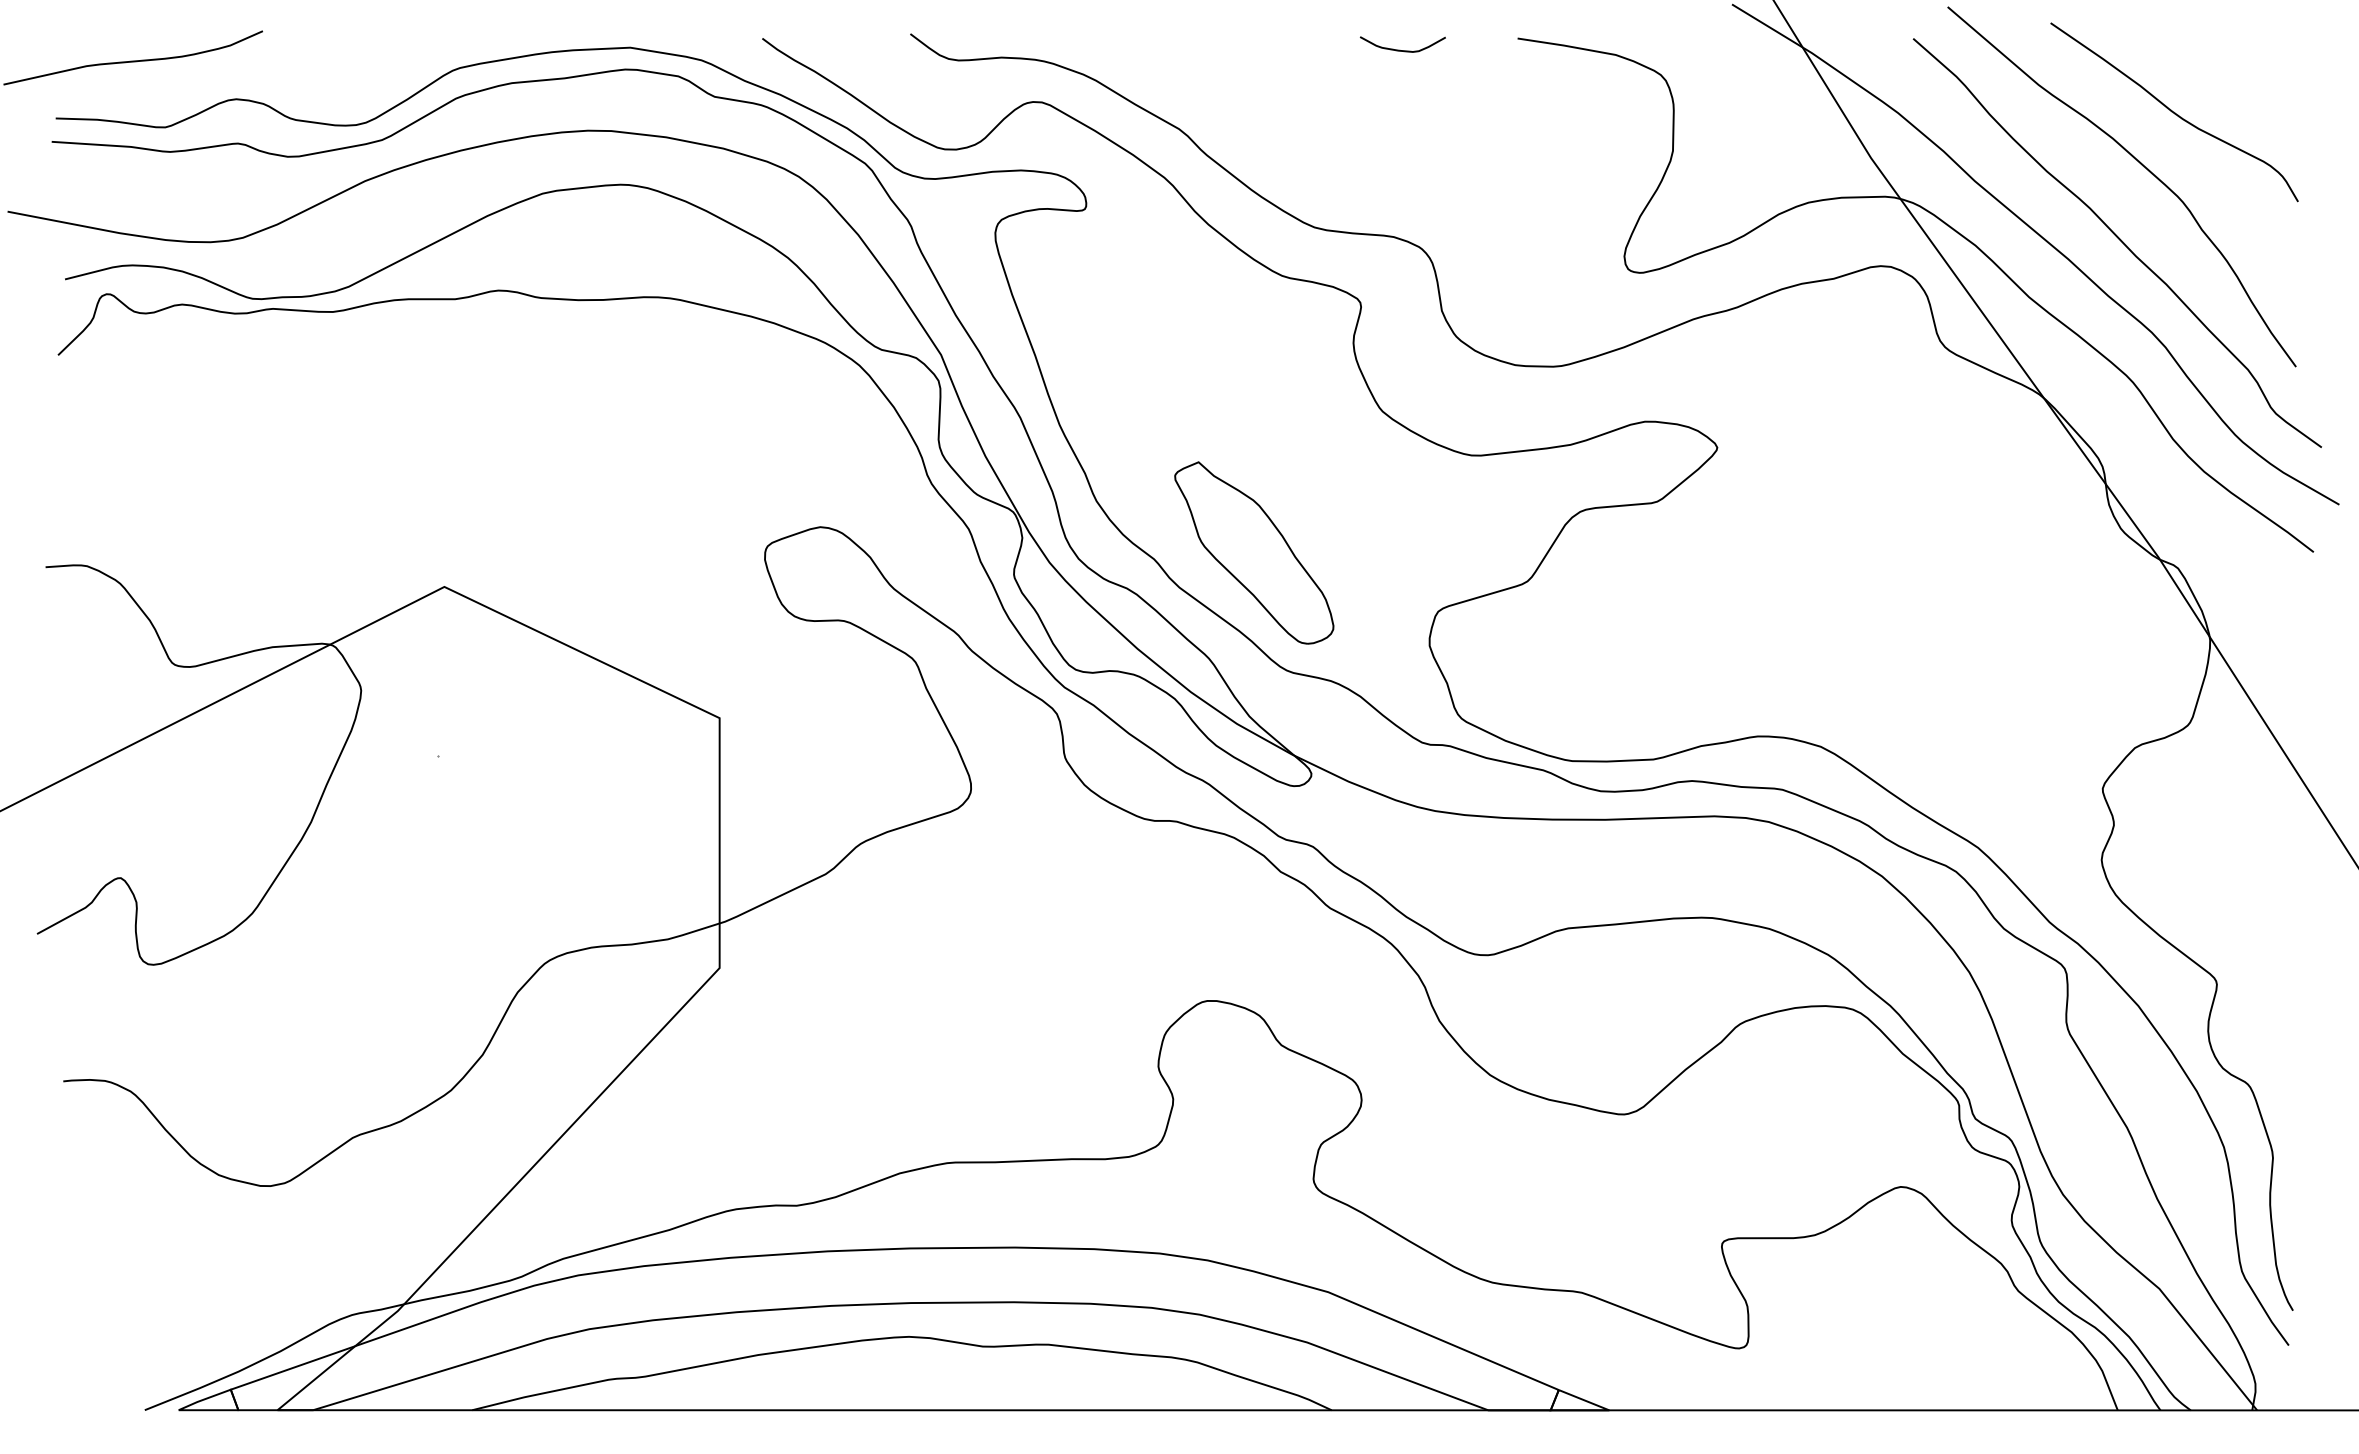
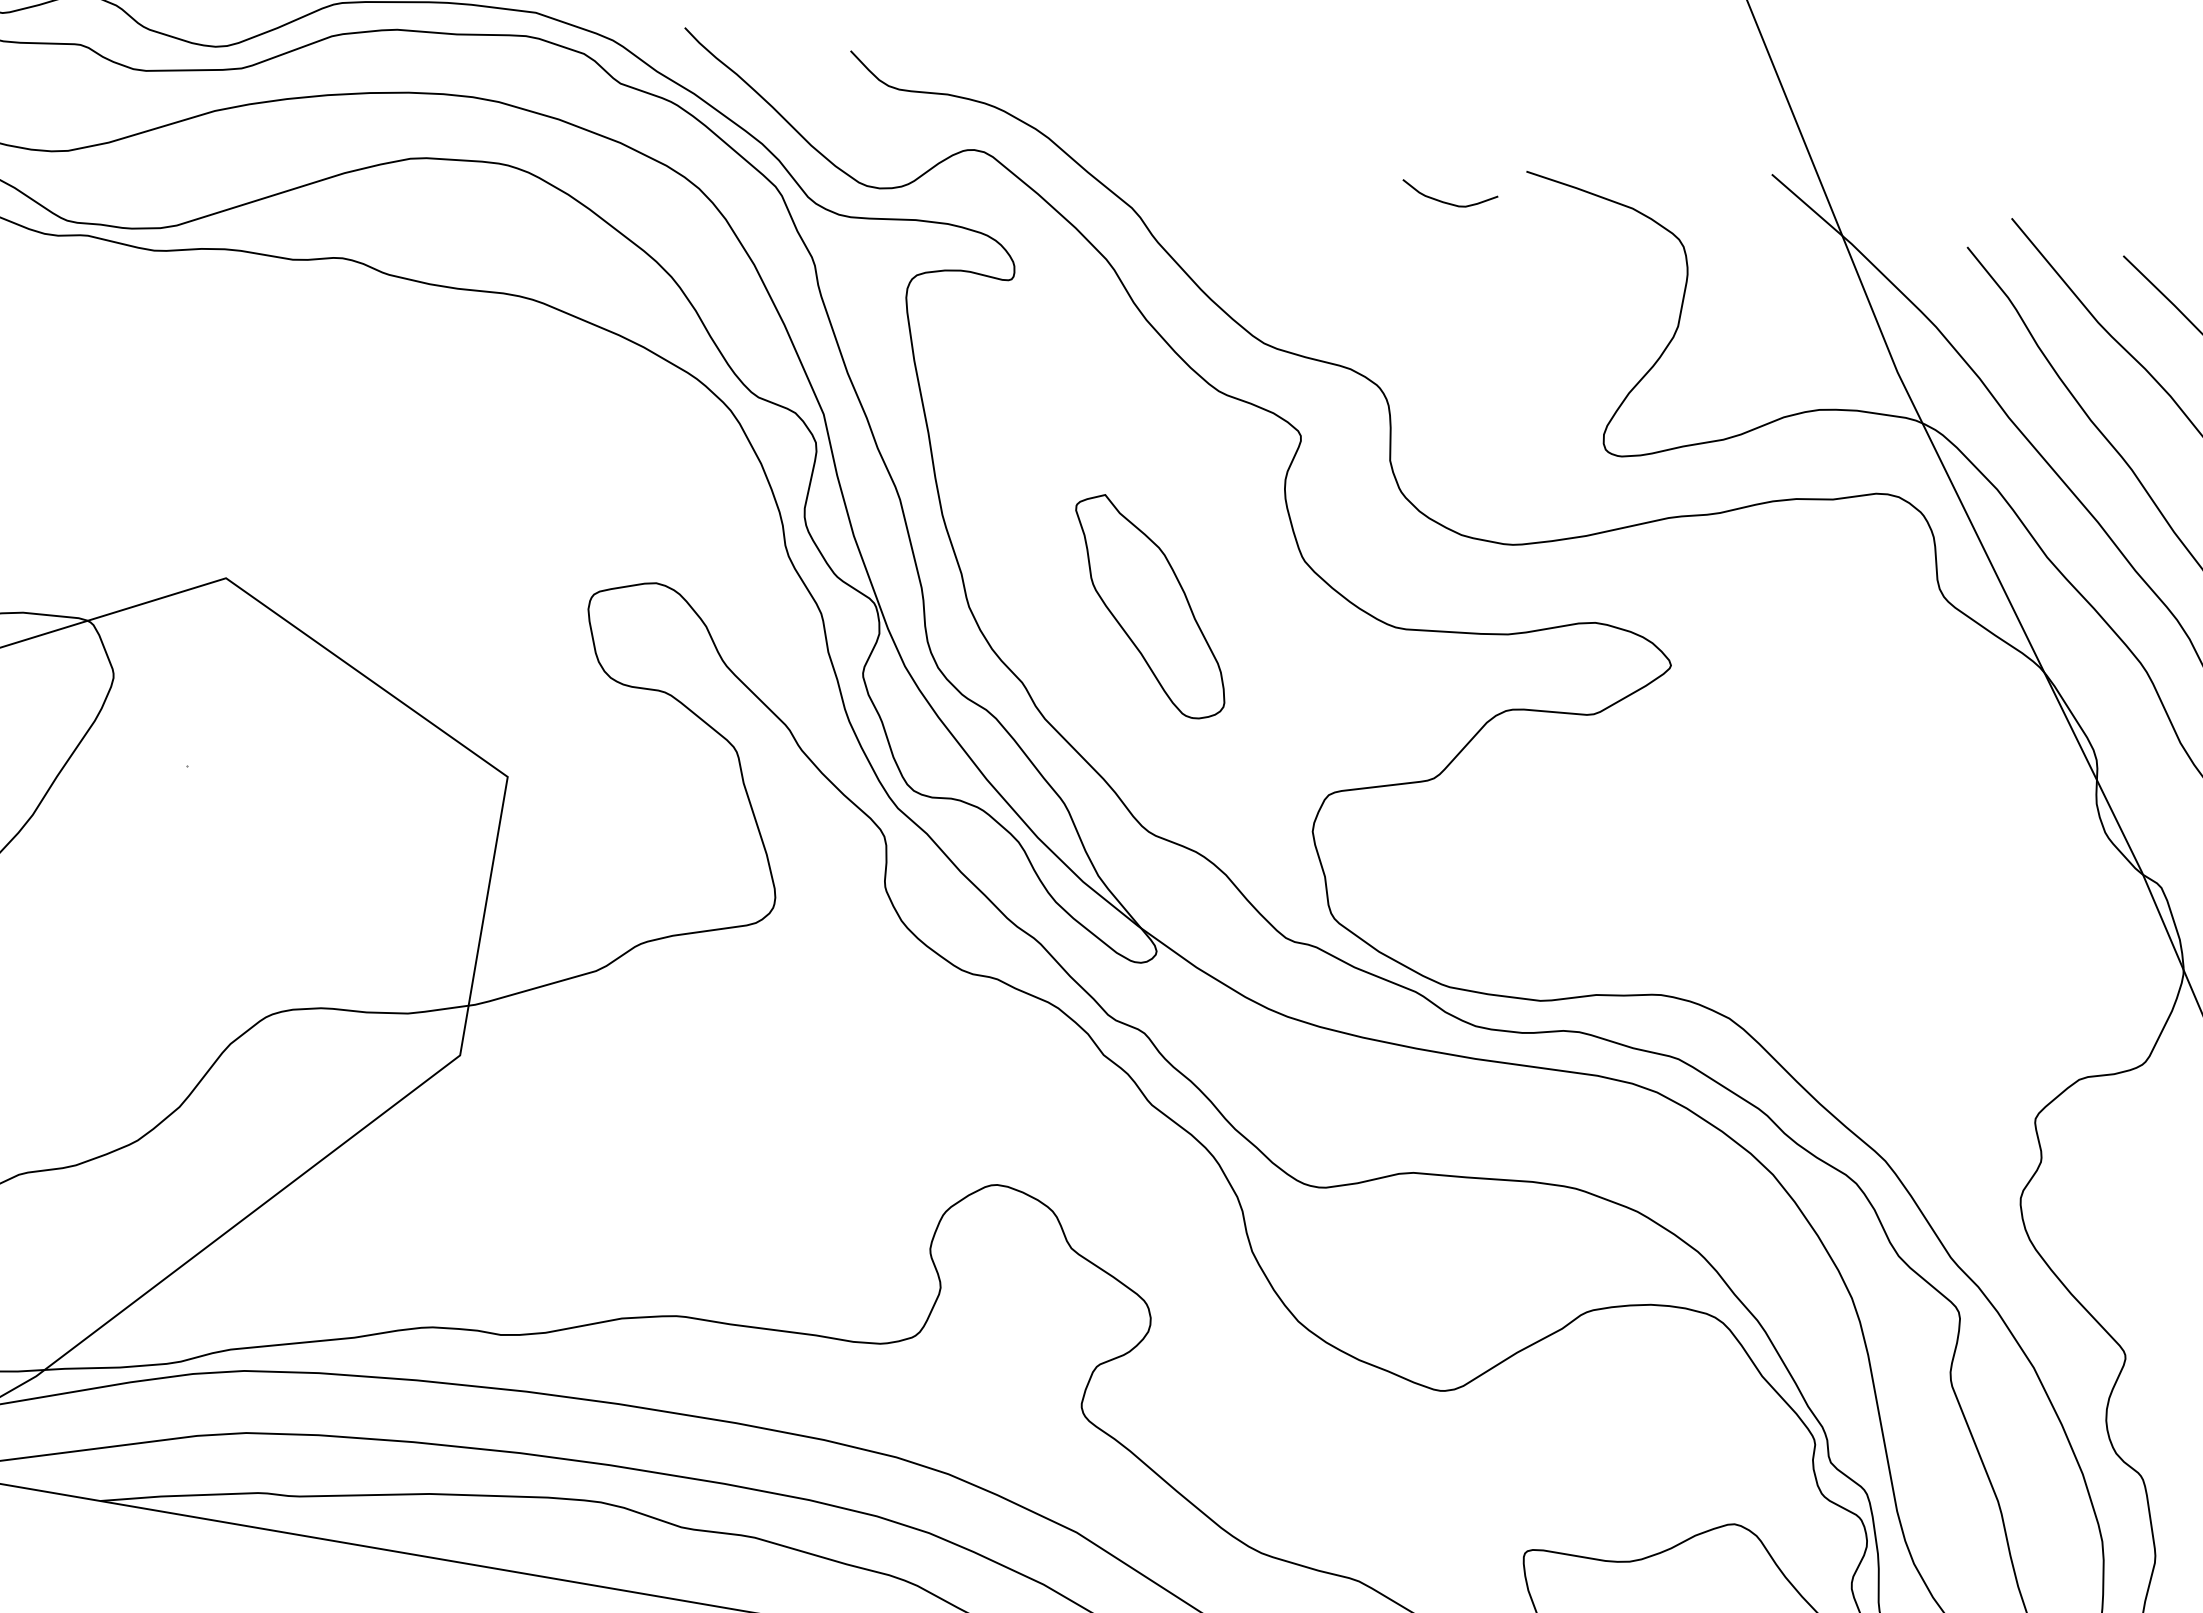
curve: (1399, 49) -> (1444, 201), moved
part: (1254, 552) -> (1150, 606), moved

